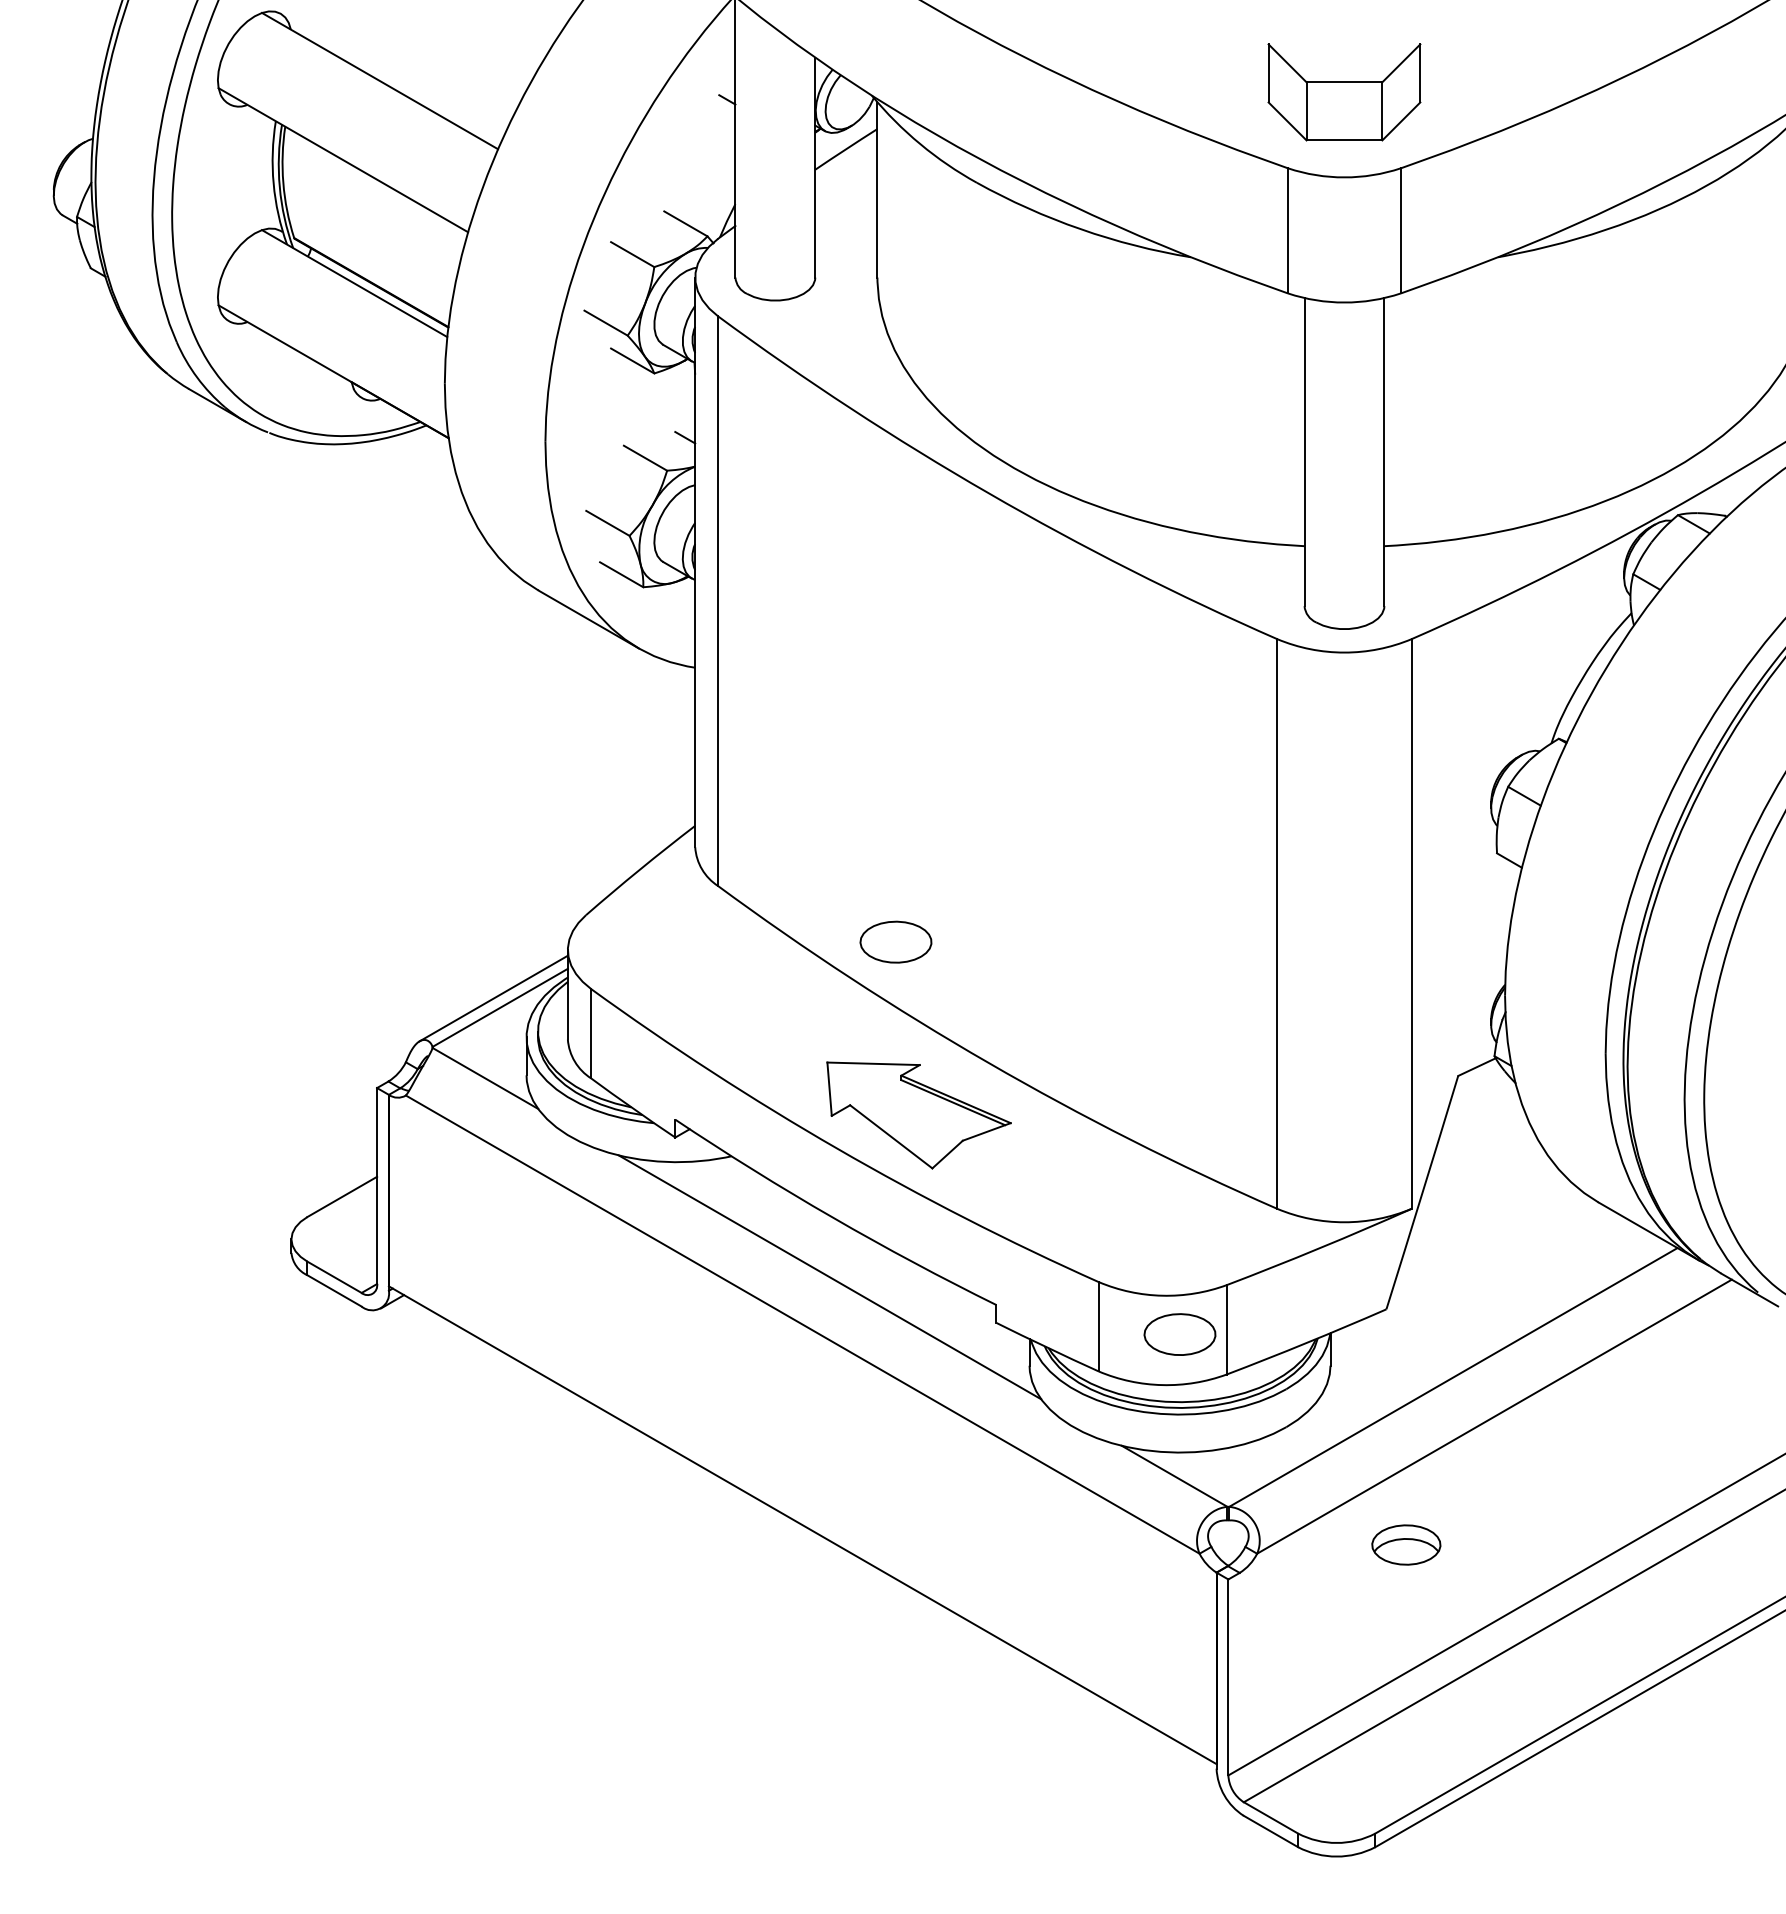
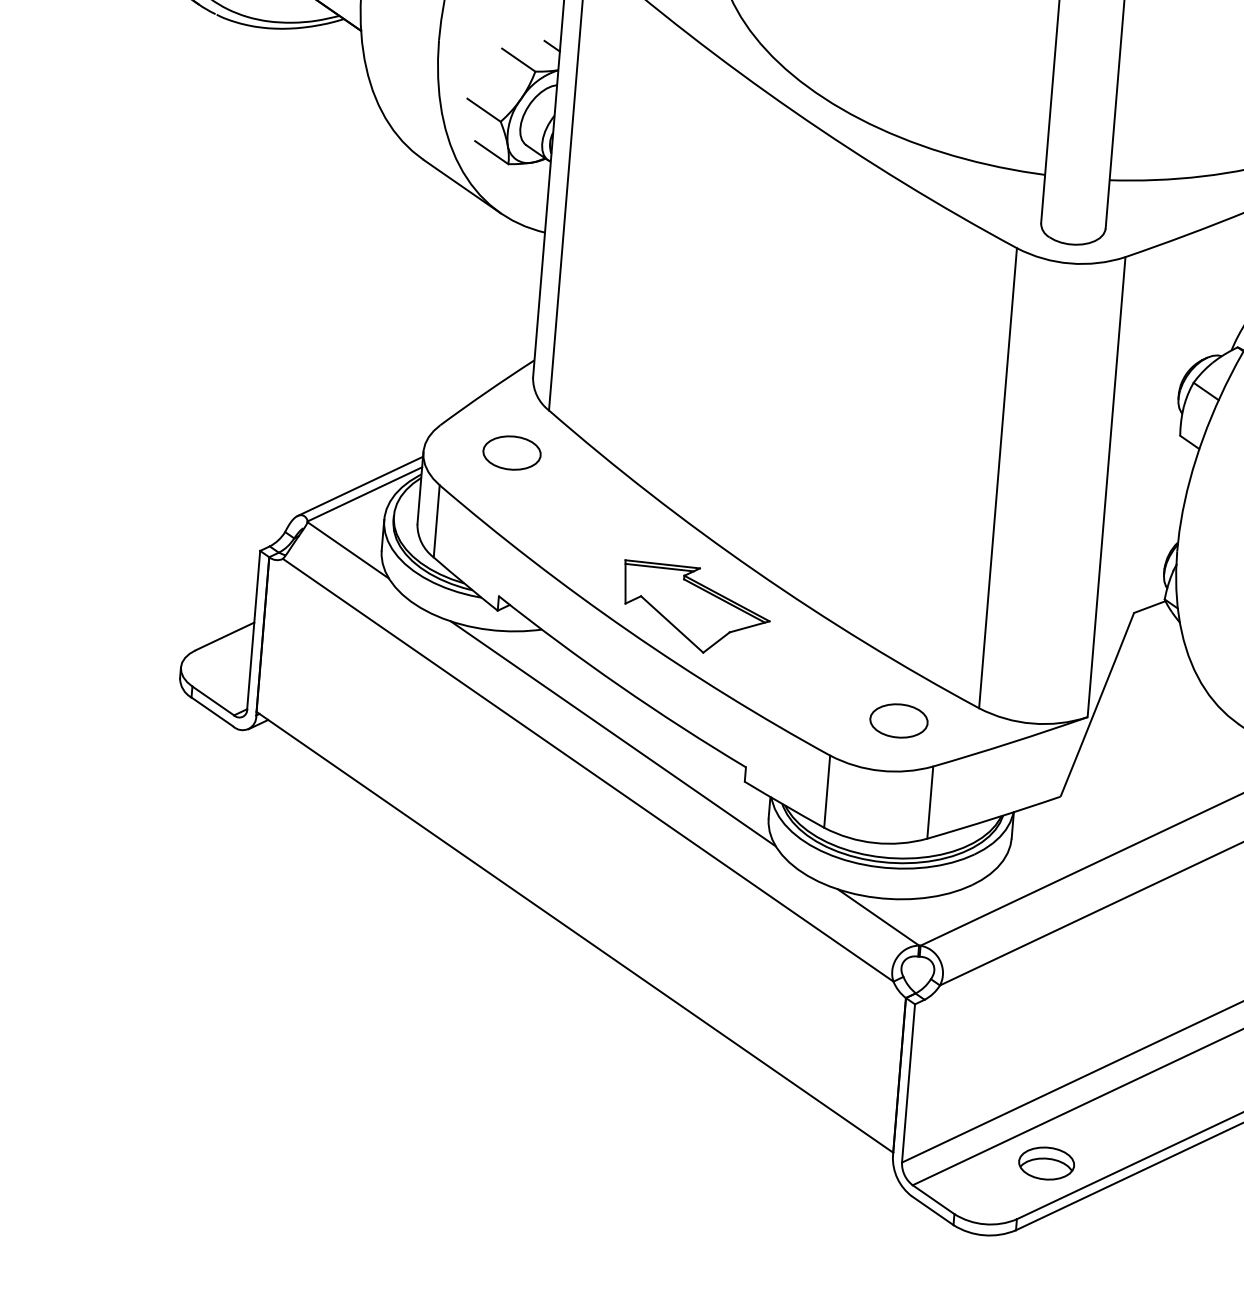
part: (895, 941) -> (511, 452), moved
line: (869, 1068) -> (659, 567), added
part: (1179, 1334) -> (898, 720), moved
part: (1406, 1544) -> (1046, 1163), moved

